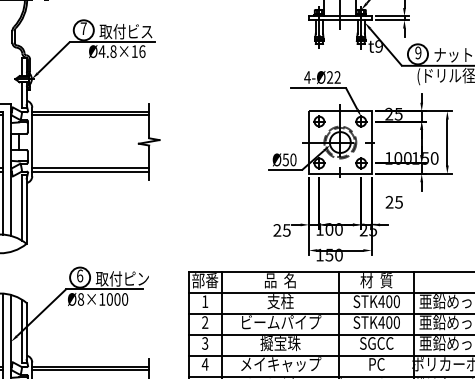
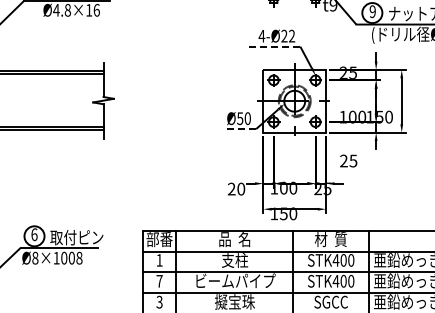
line: (318, 87) -> (272, 46), solid -> dashed
line: (284, 170) -> (238, 129), solid -> dashed
text: (286, 230) -> (240, 189), 25 -> 20
text: (125, 299) -> (79, 258), Ø8×1000 -> Ø8×1008
text: (205, 322) -> (159, 281), 2 -> 7

